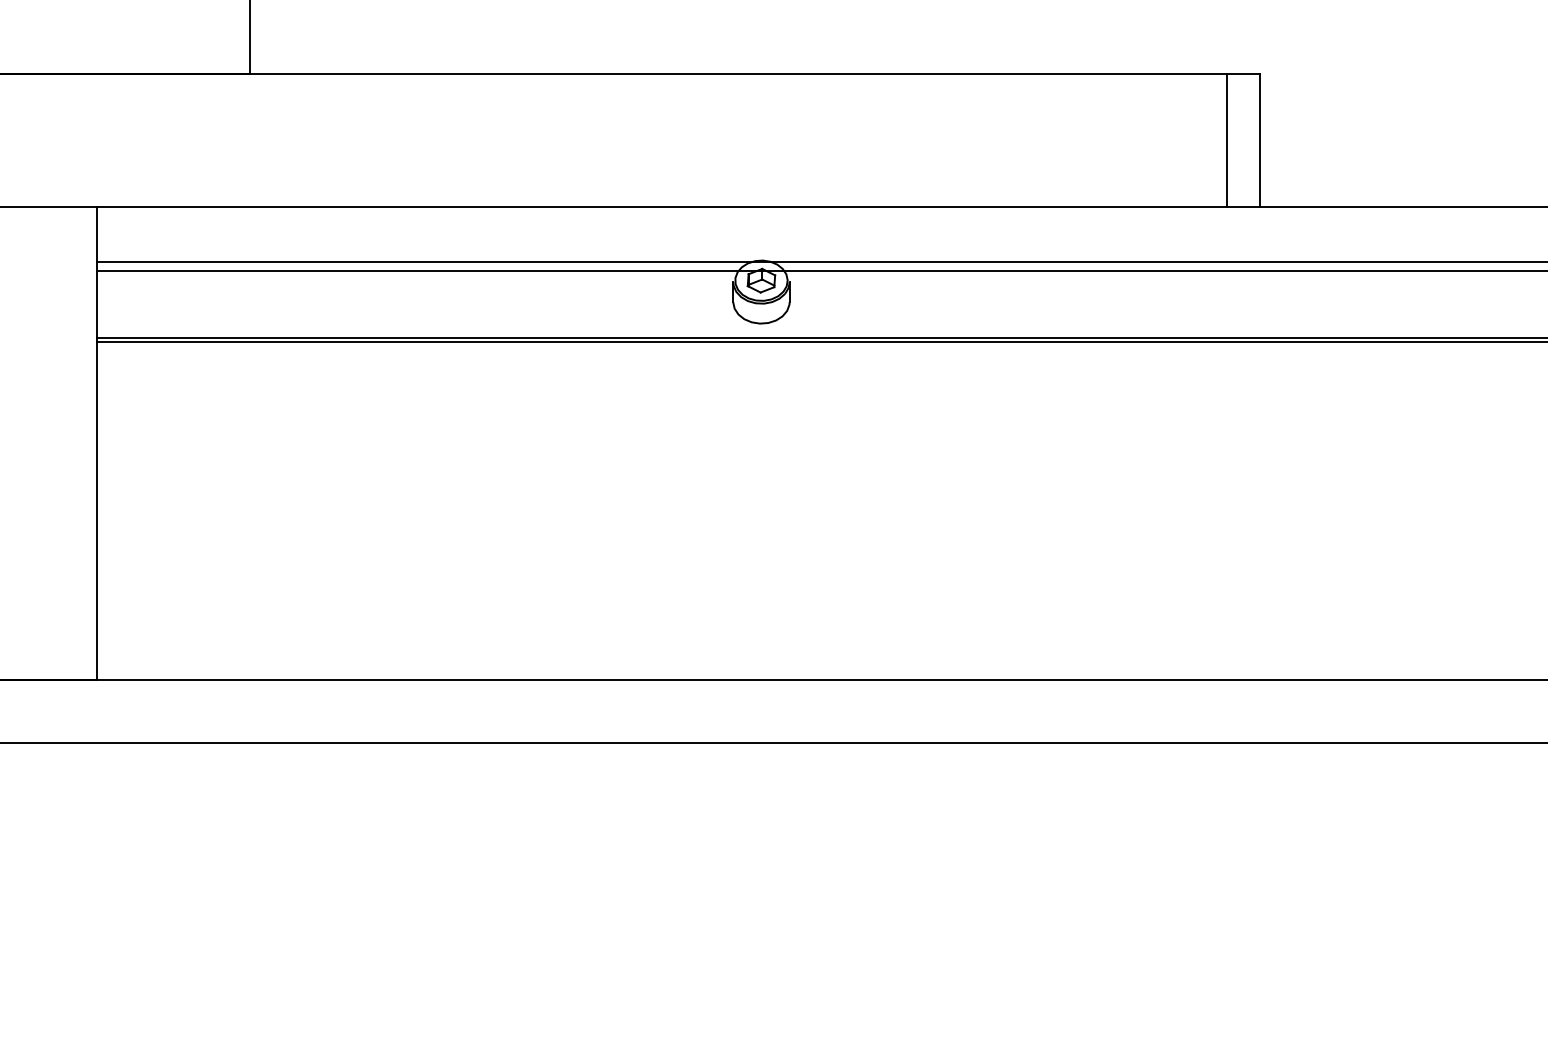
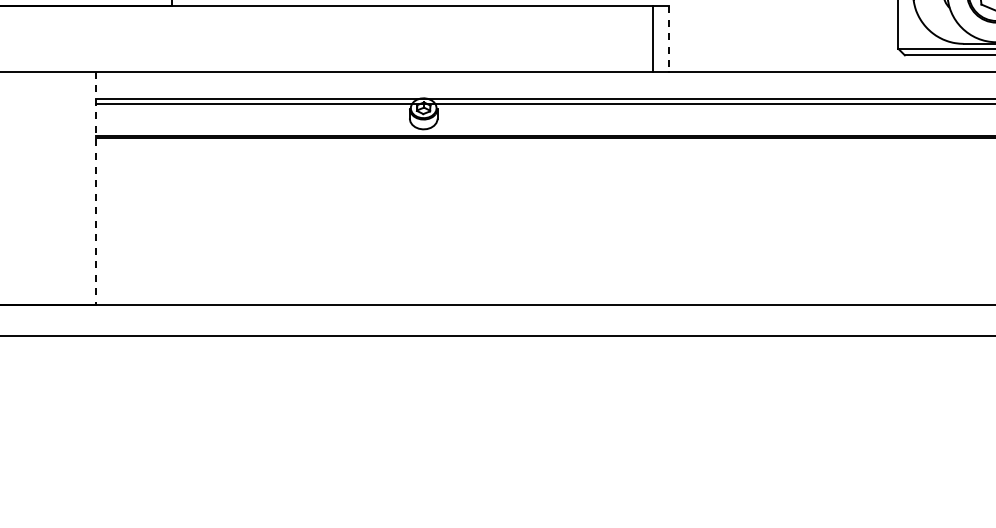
line: (1260, 141) -> (669, 39), solid -> dashed
line: (97, 443) -> (96, 188), solid -> dashed

